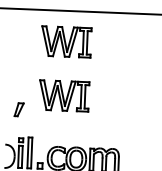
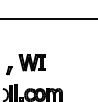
part: (64, 41) -> (31, 34), removed

